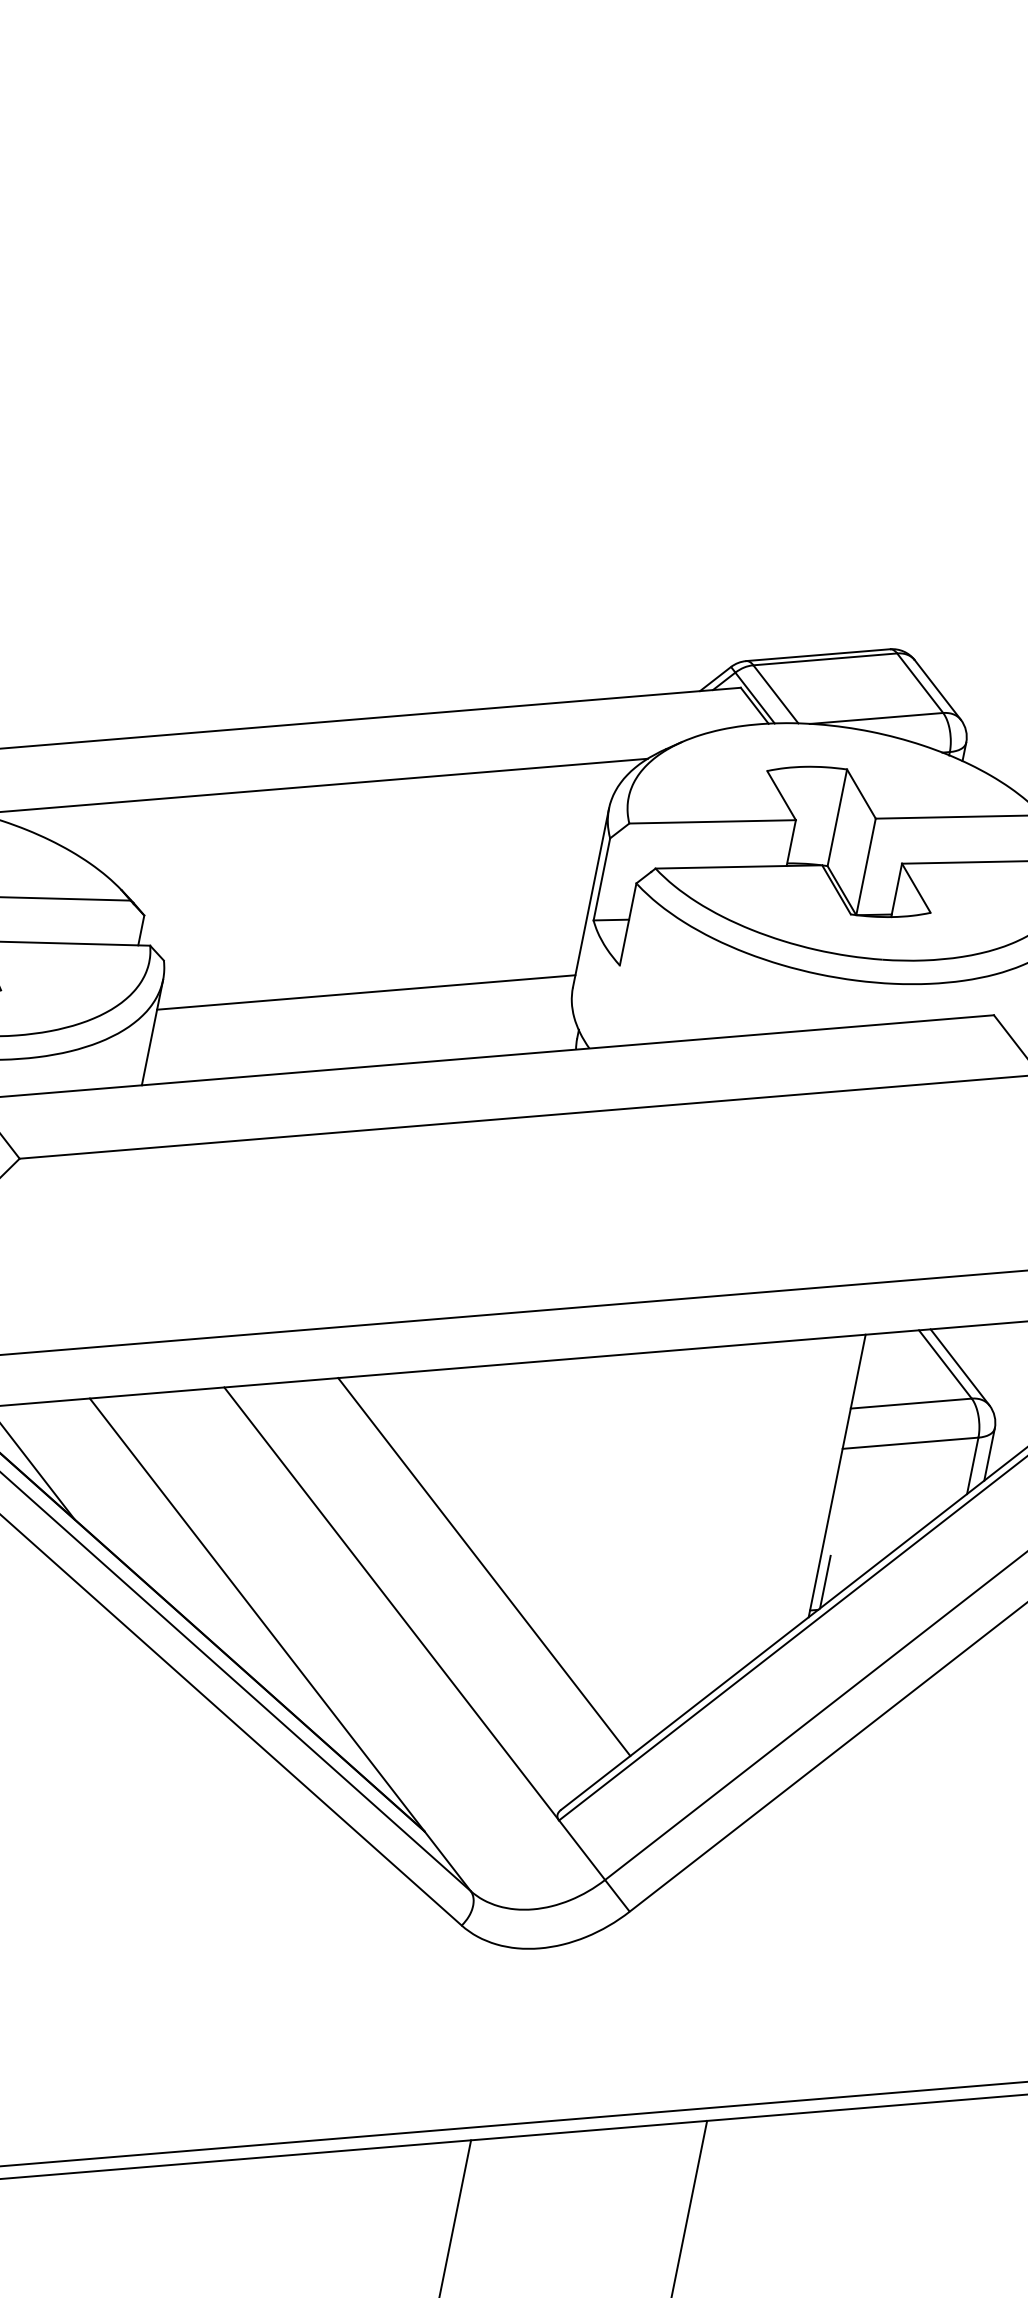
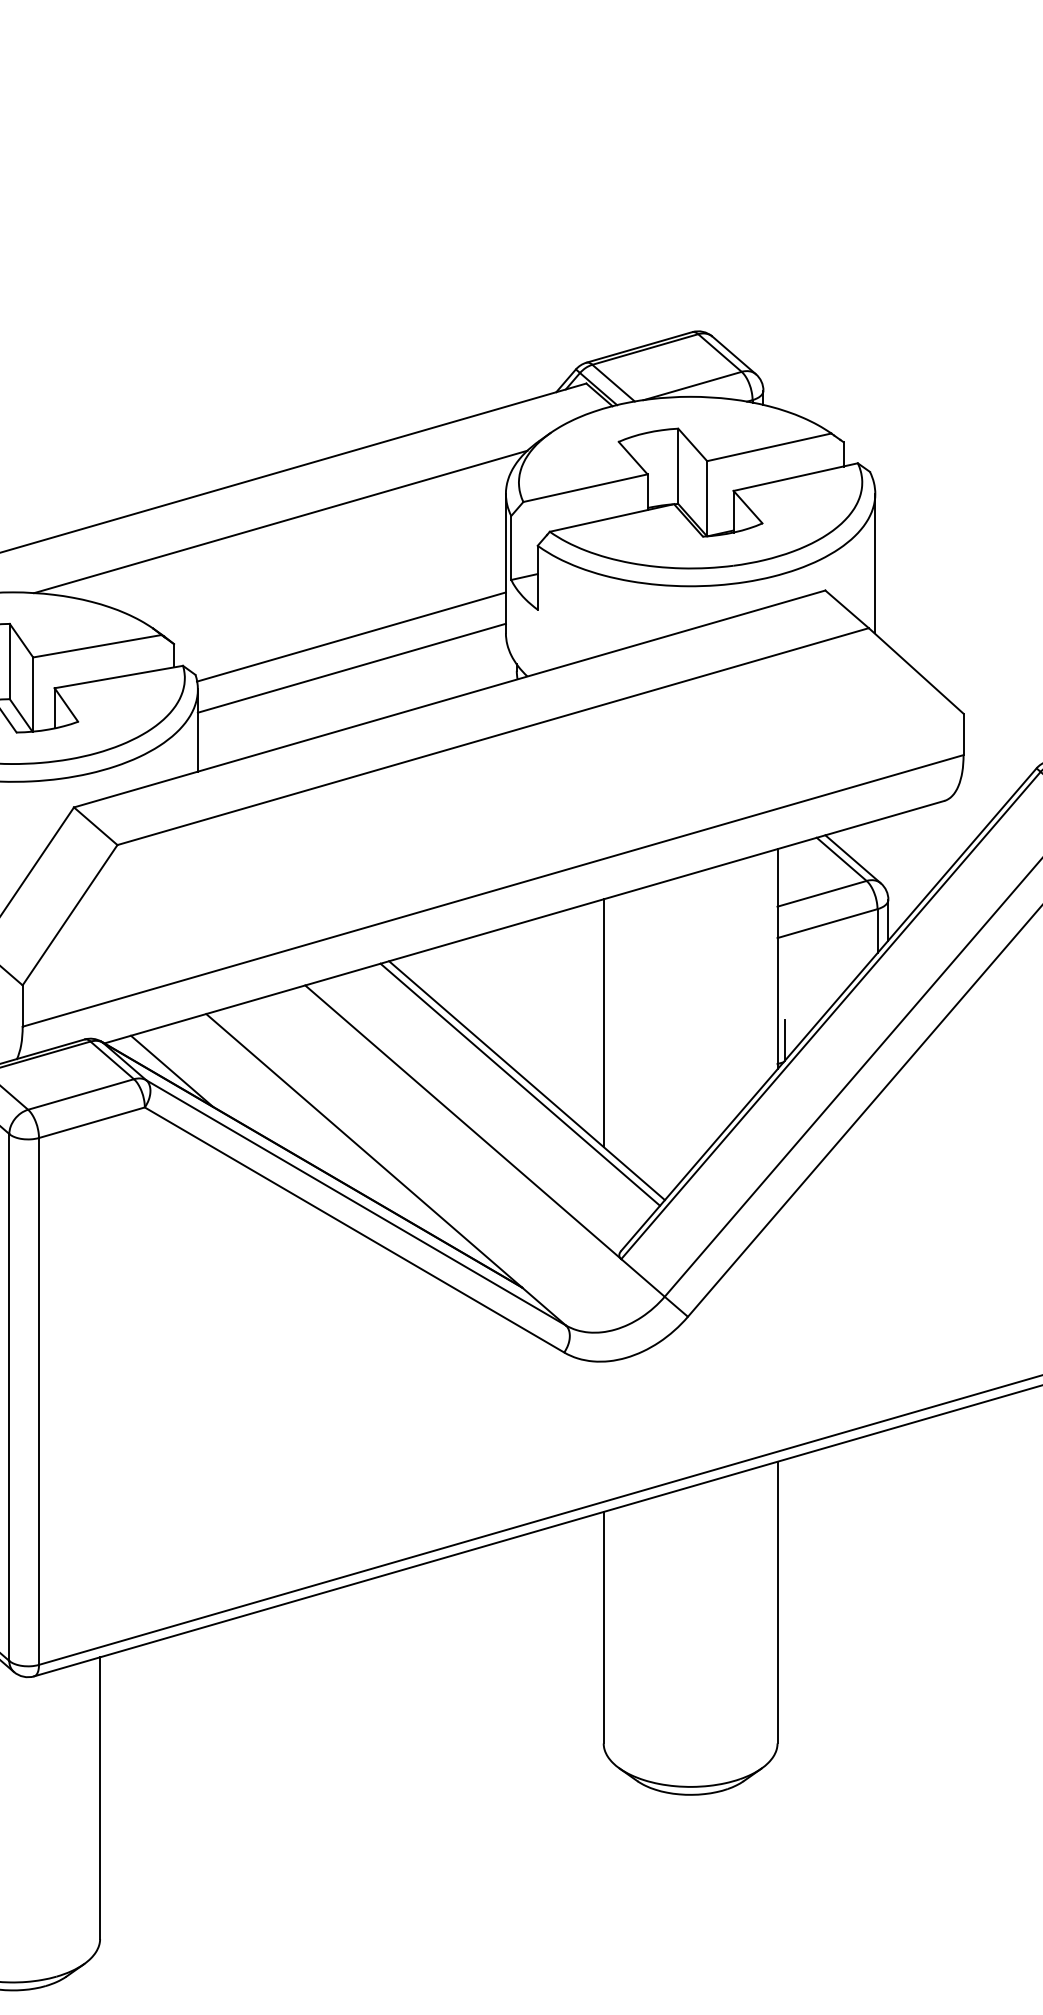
line: (372, 951) -> (350, 636), added
line: (597, 1513) -> (603, 1023), added
line: (474, 1570) -> (520, 1084), added

